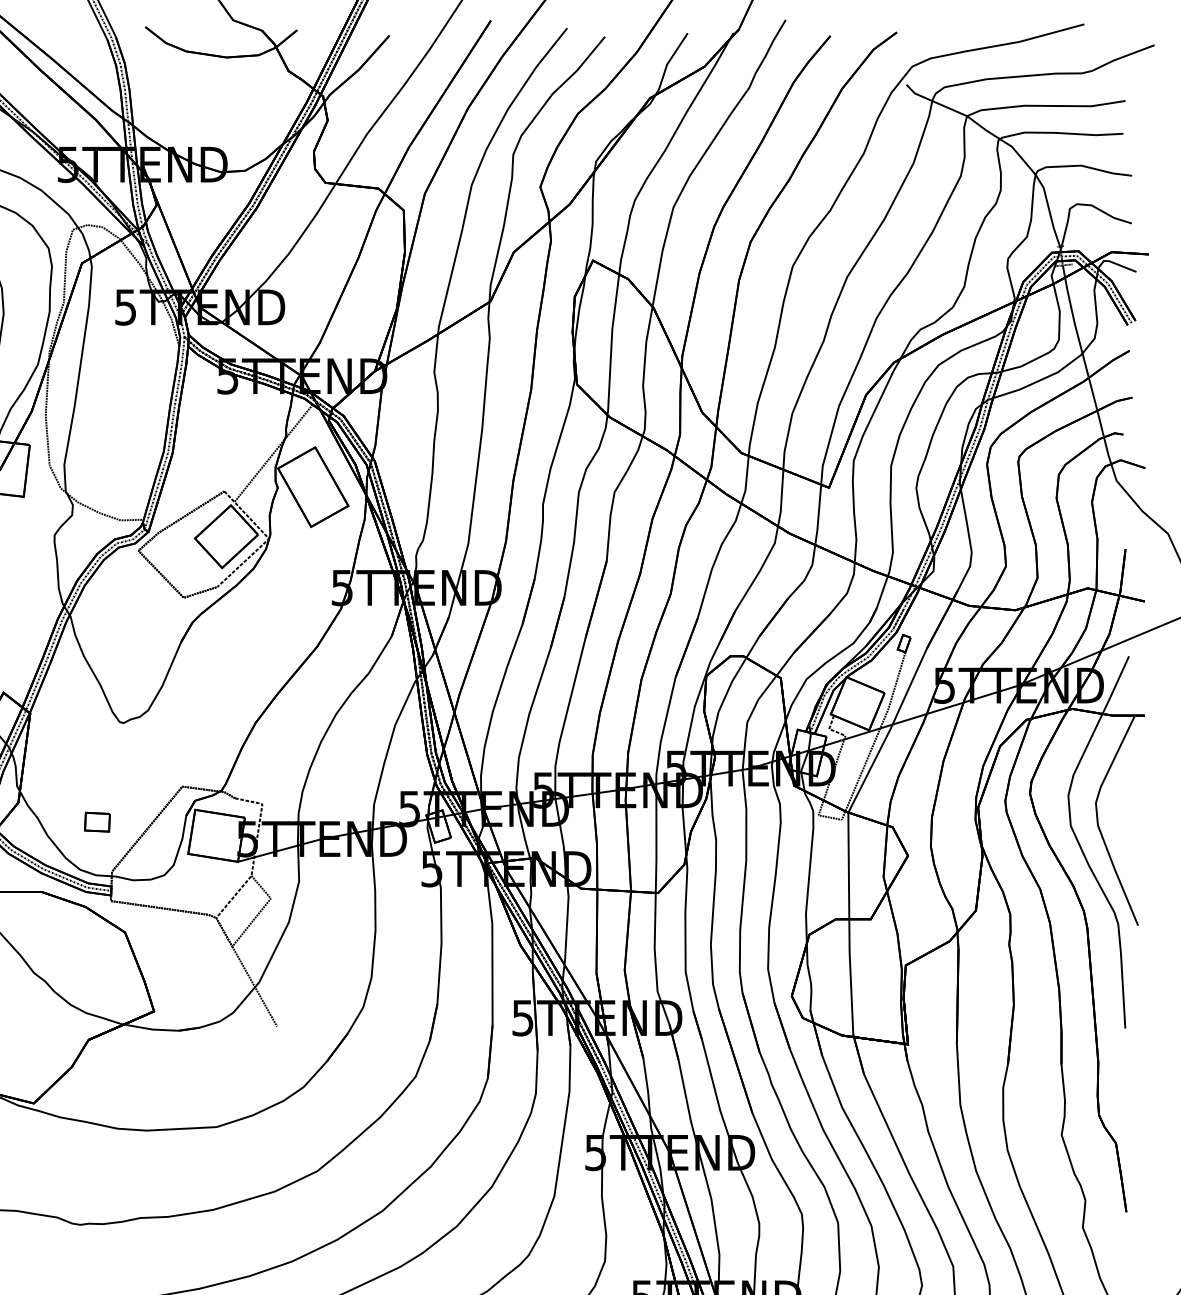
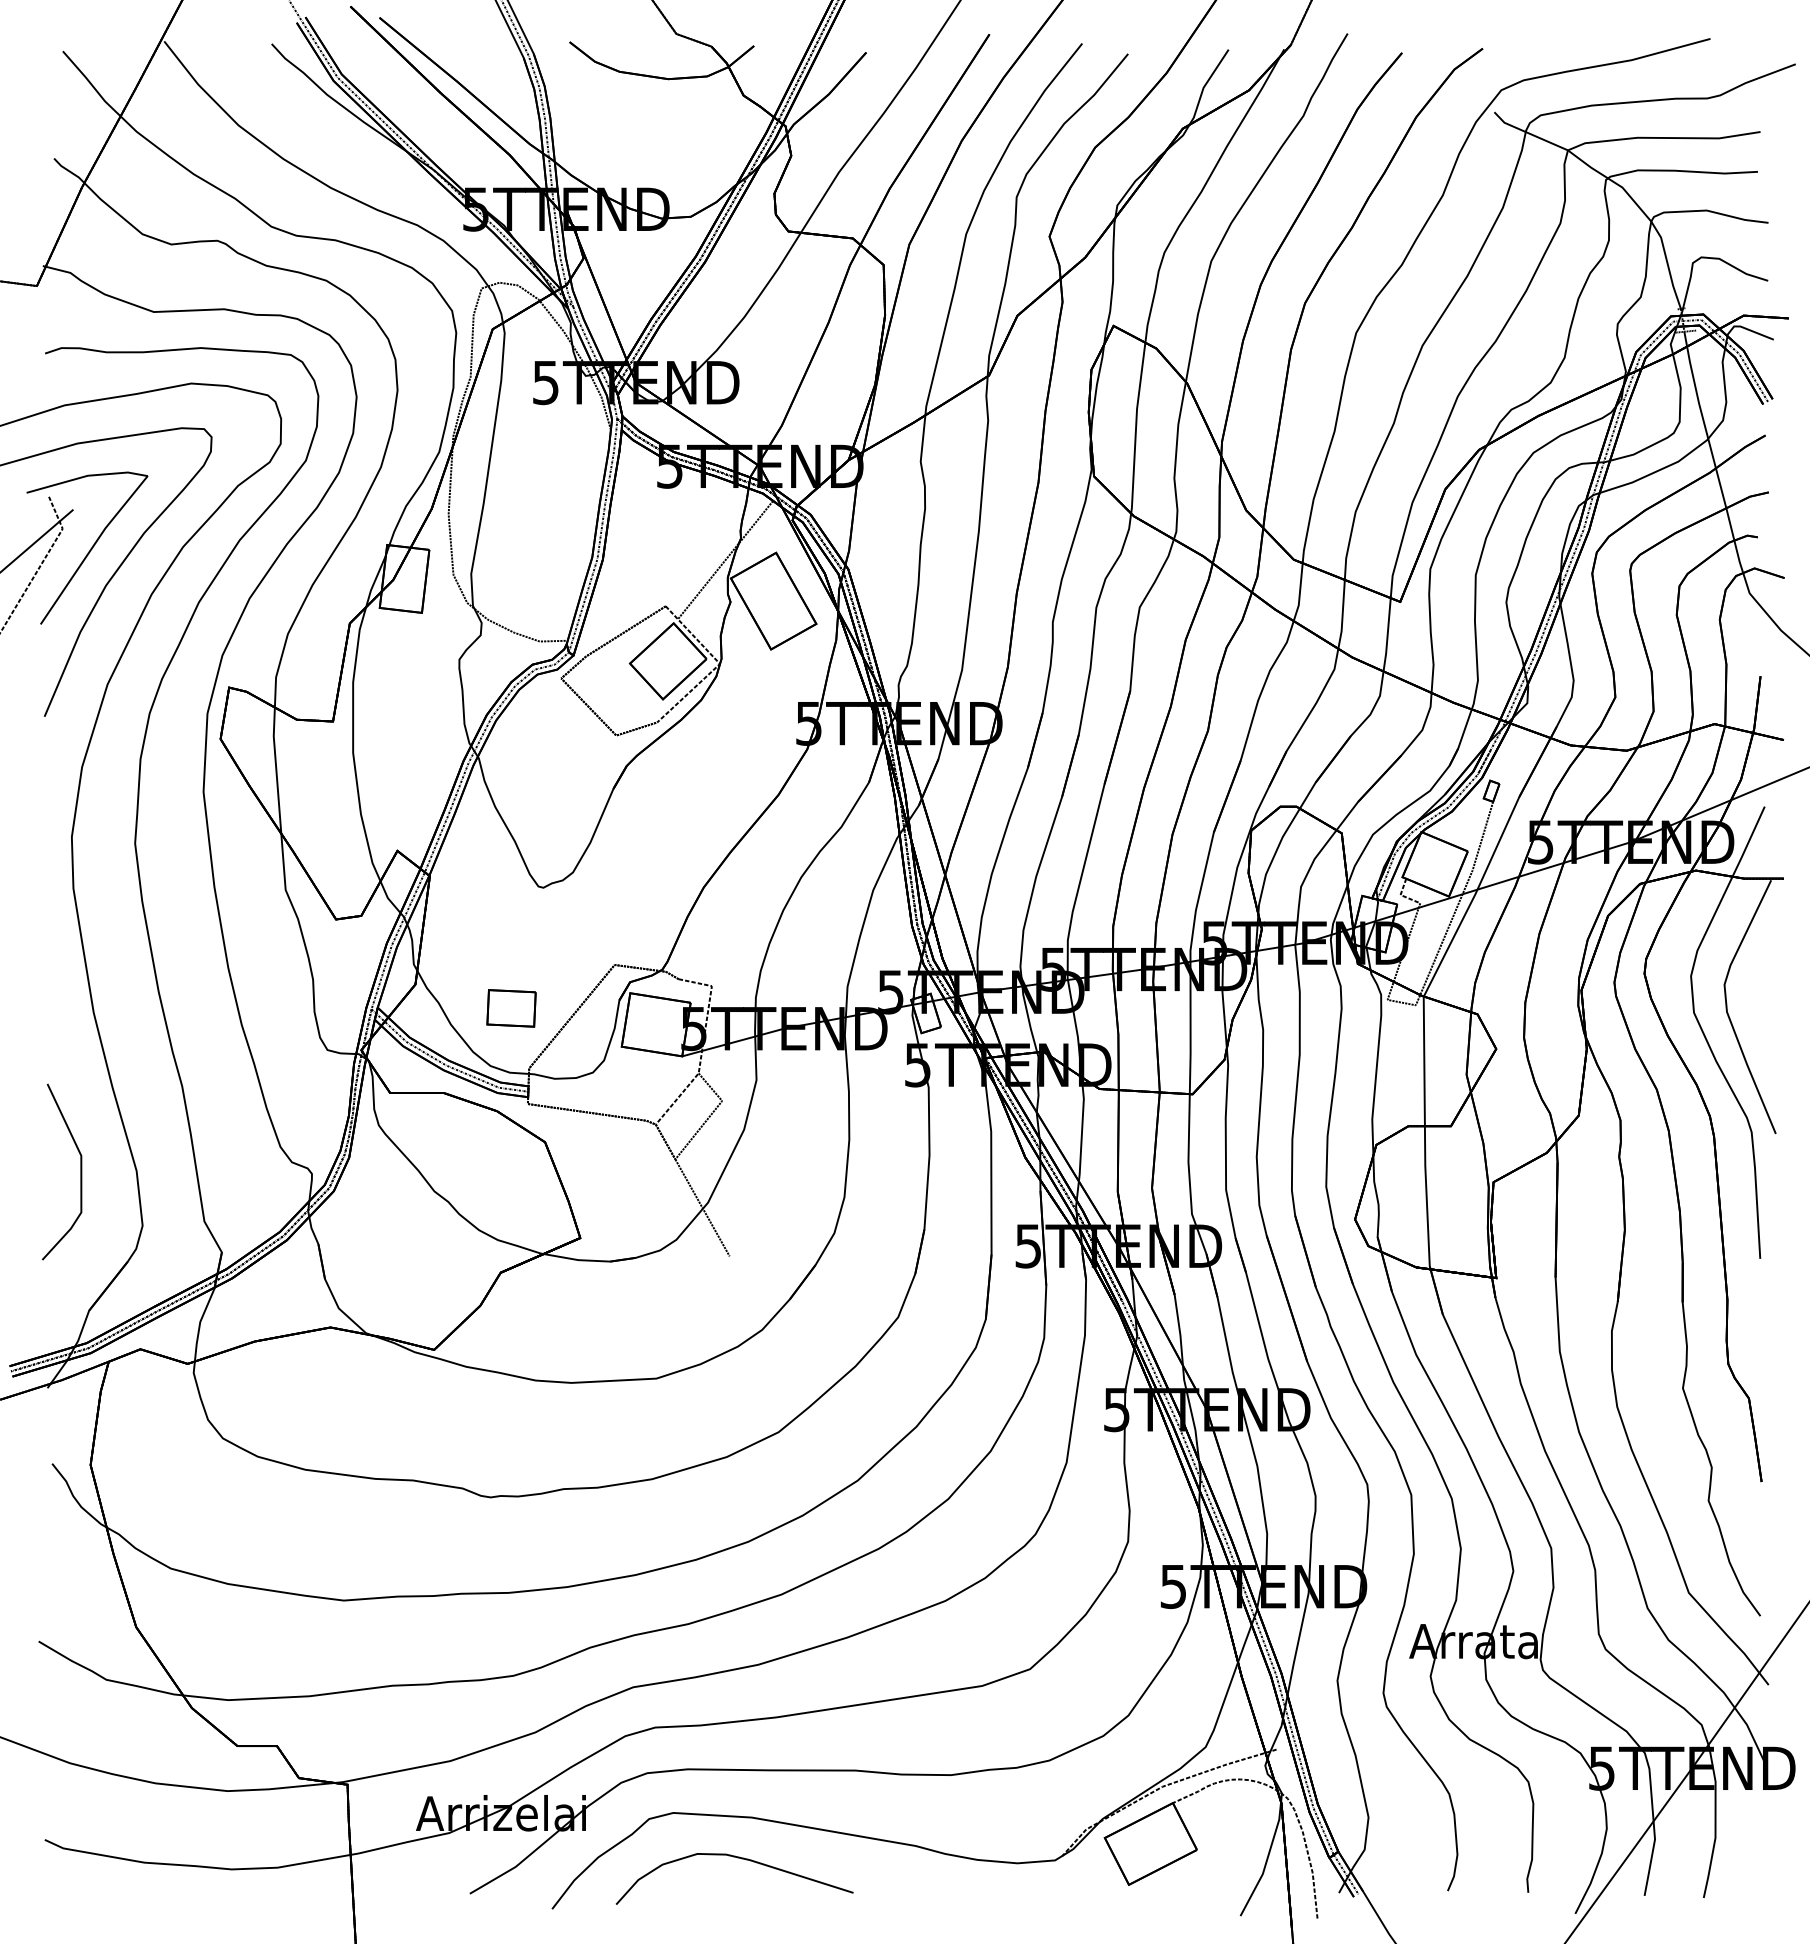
part: (97, 821) -> (511, 1007), size x1.6

